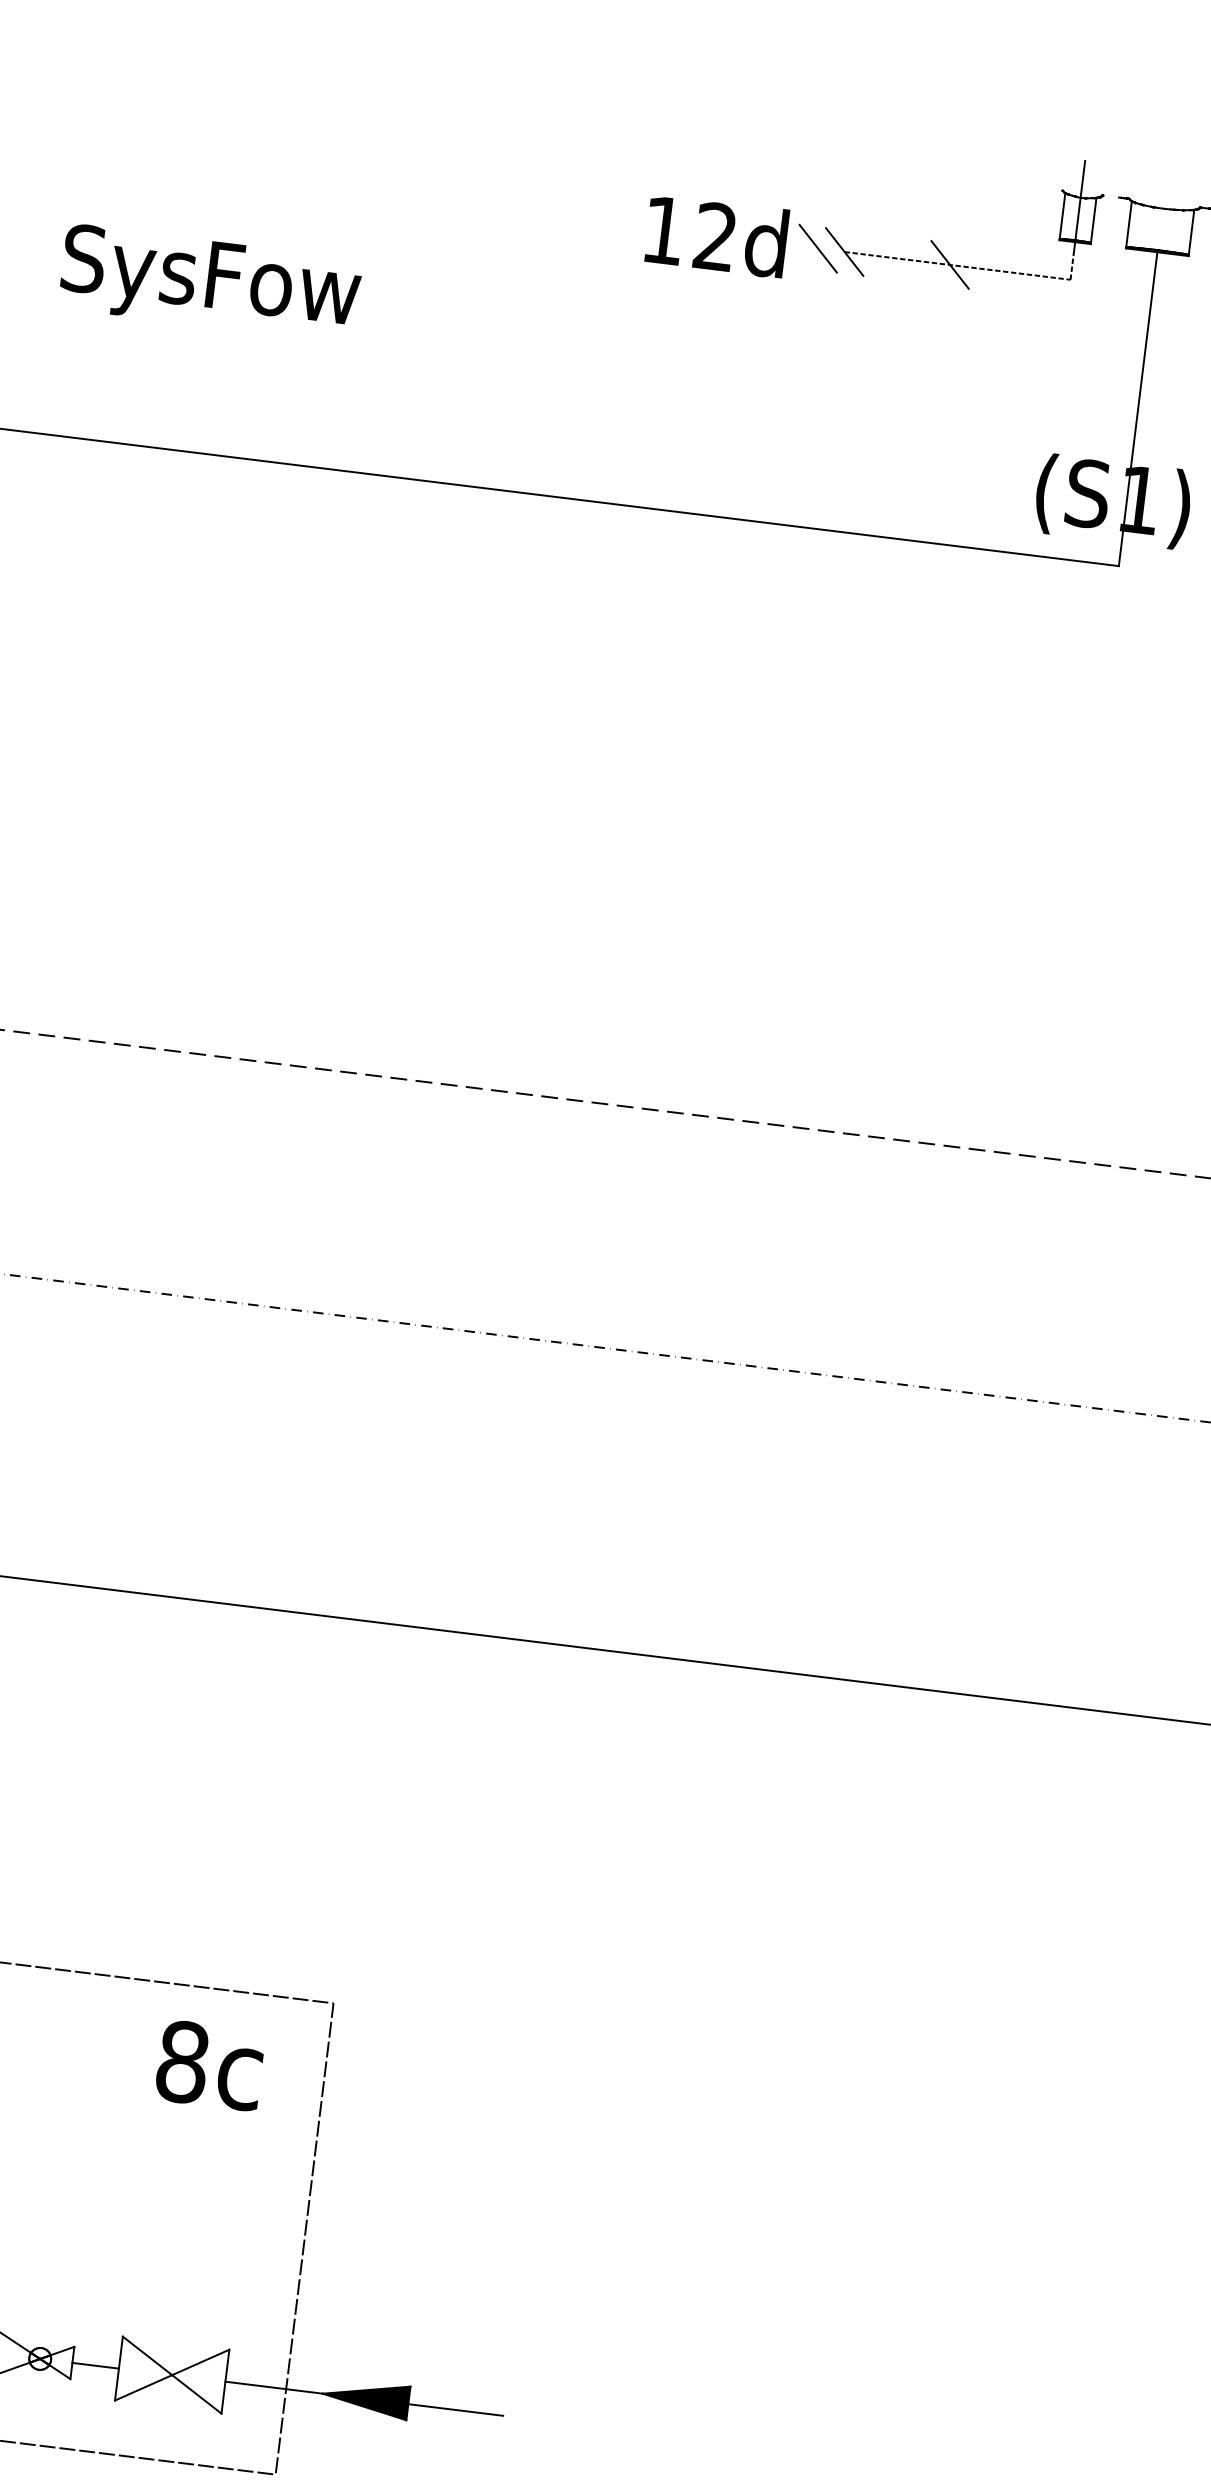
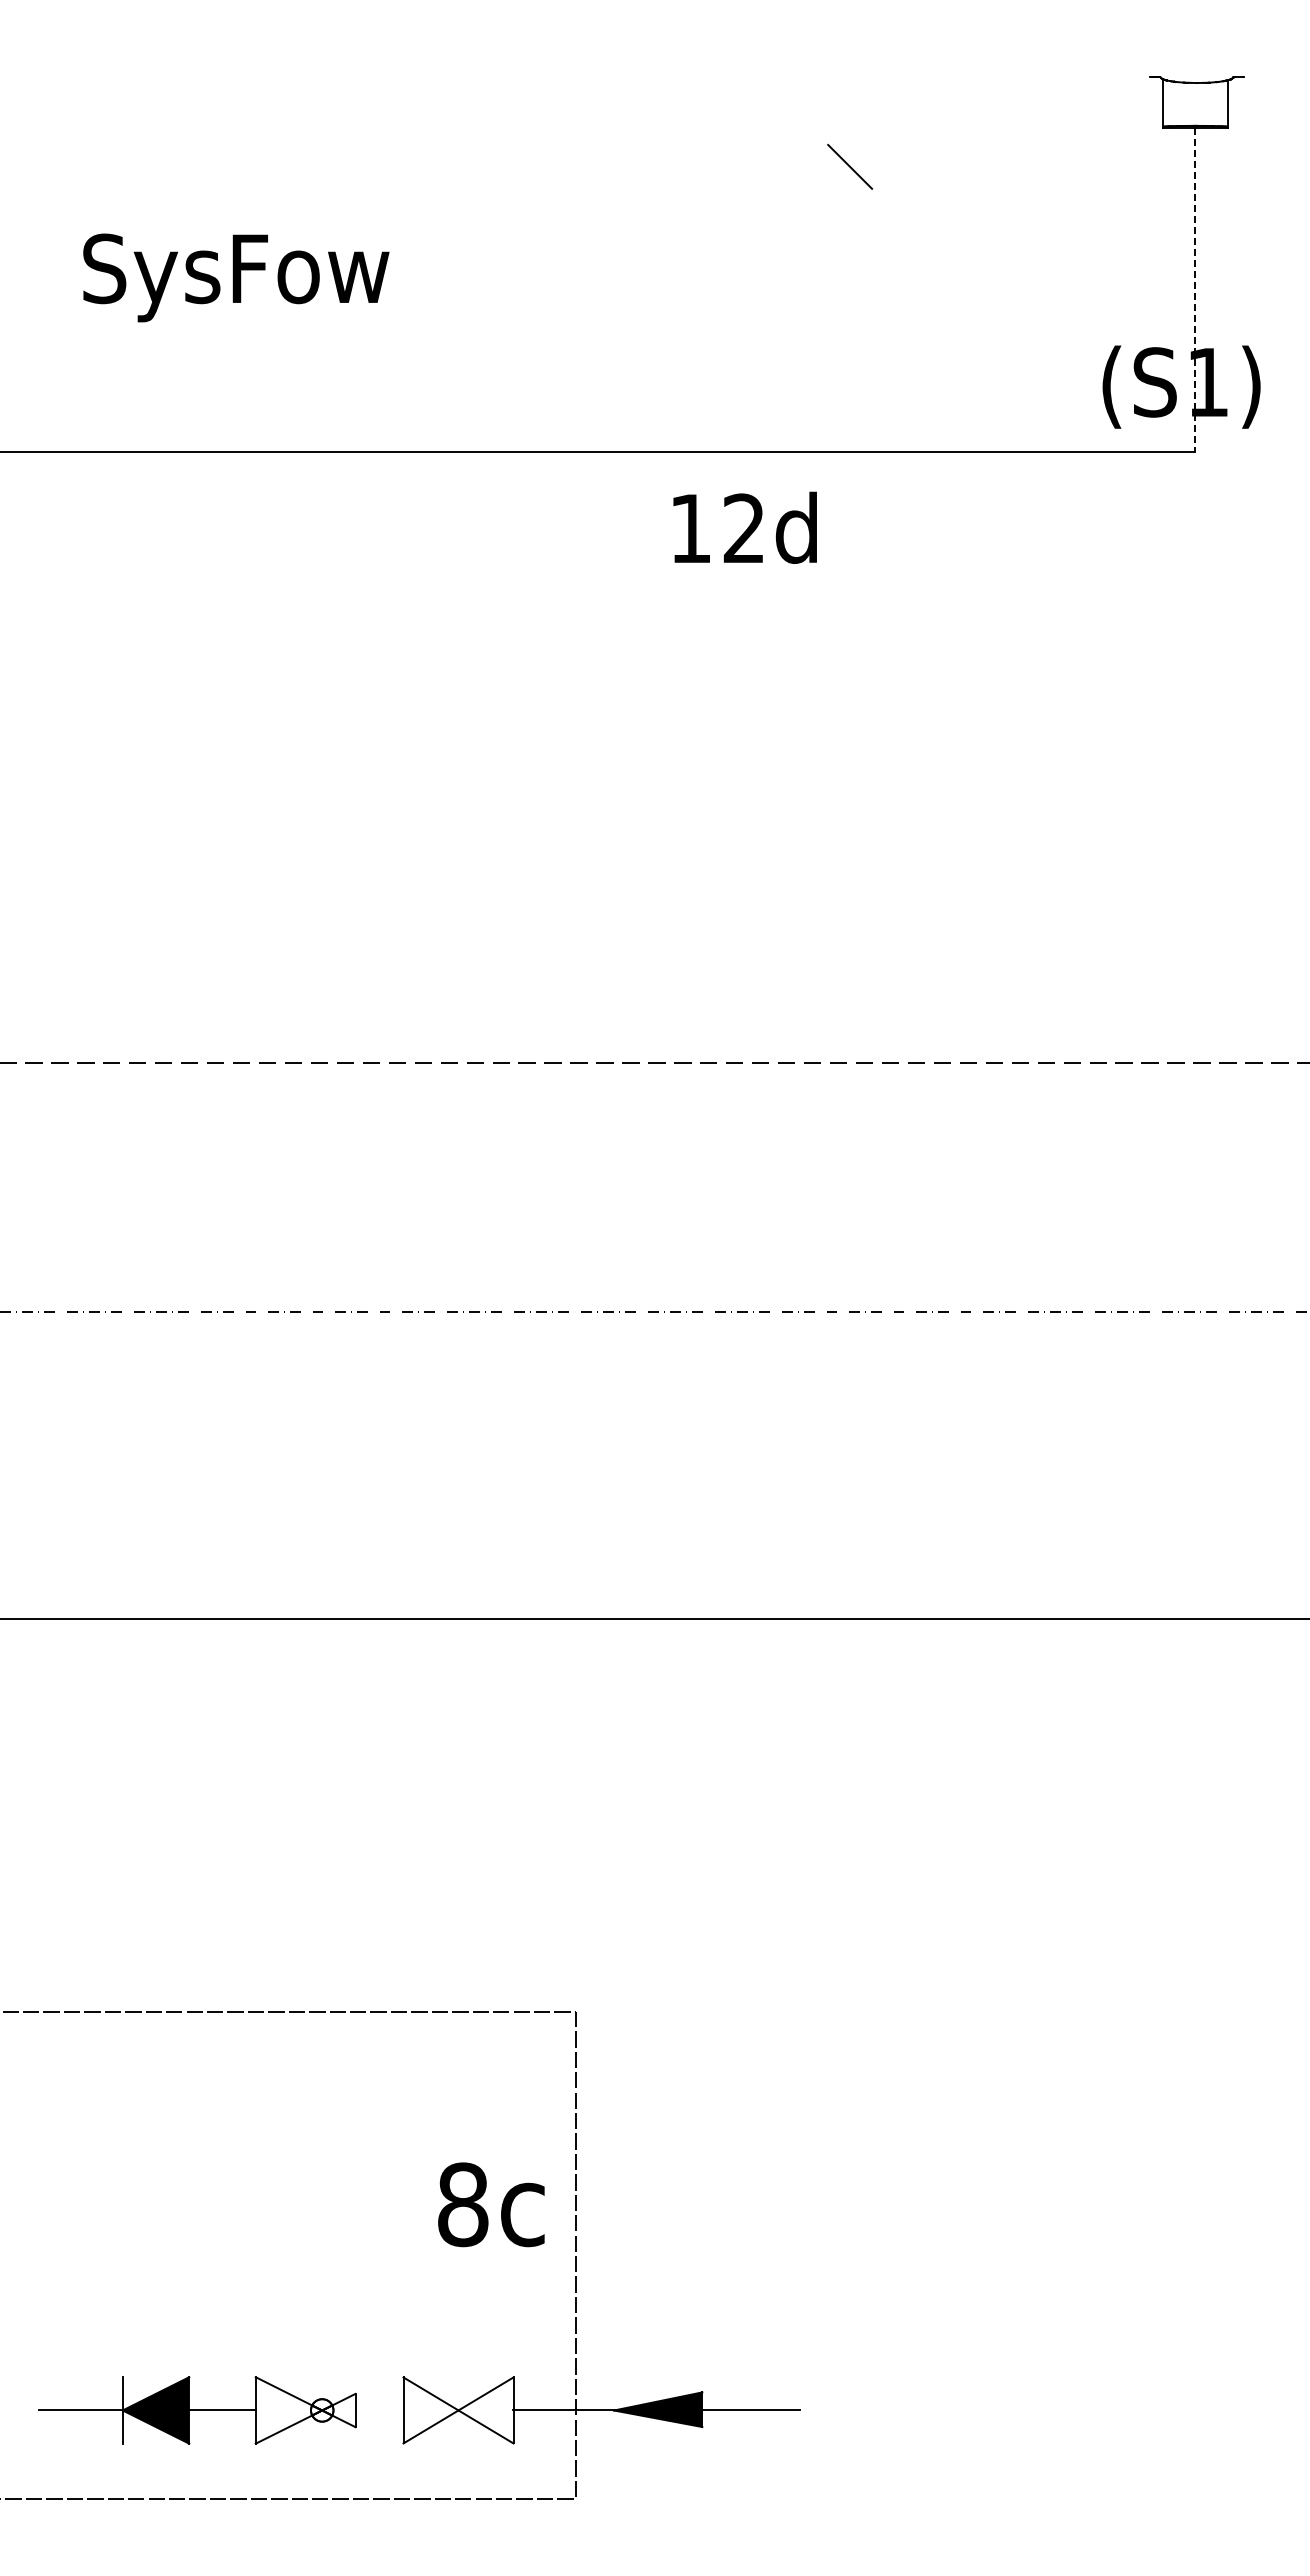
text: (716, 235) -> (744, 527), moved
part: (932, 240) -> (965, 144), removed
line: (1138, 409) -> (1195, 290), solid -> dashed
text: (210, 2065) -> (491, 2204), moved
line: (95, 2365) -> (379, 2410), removed

